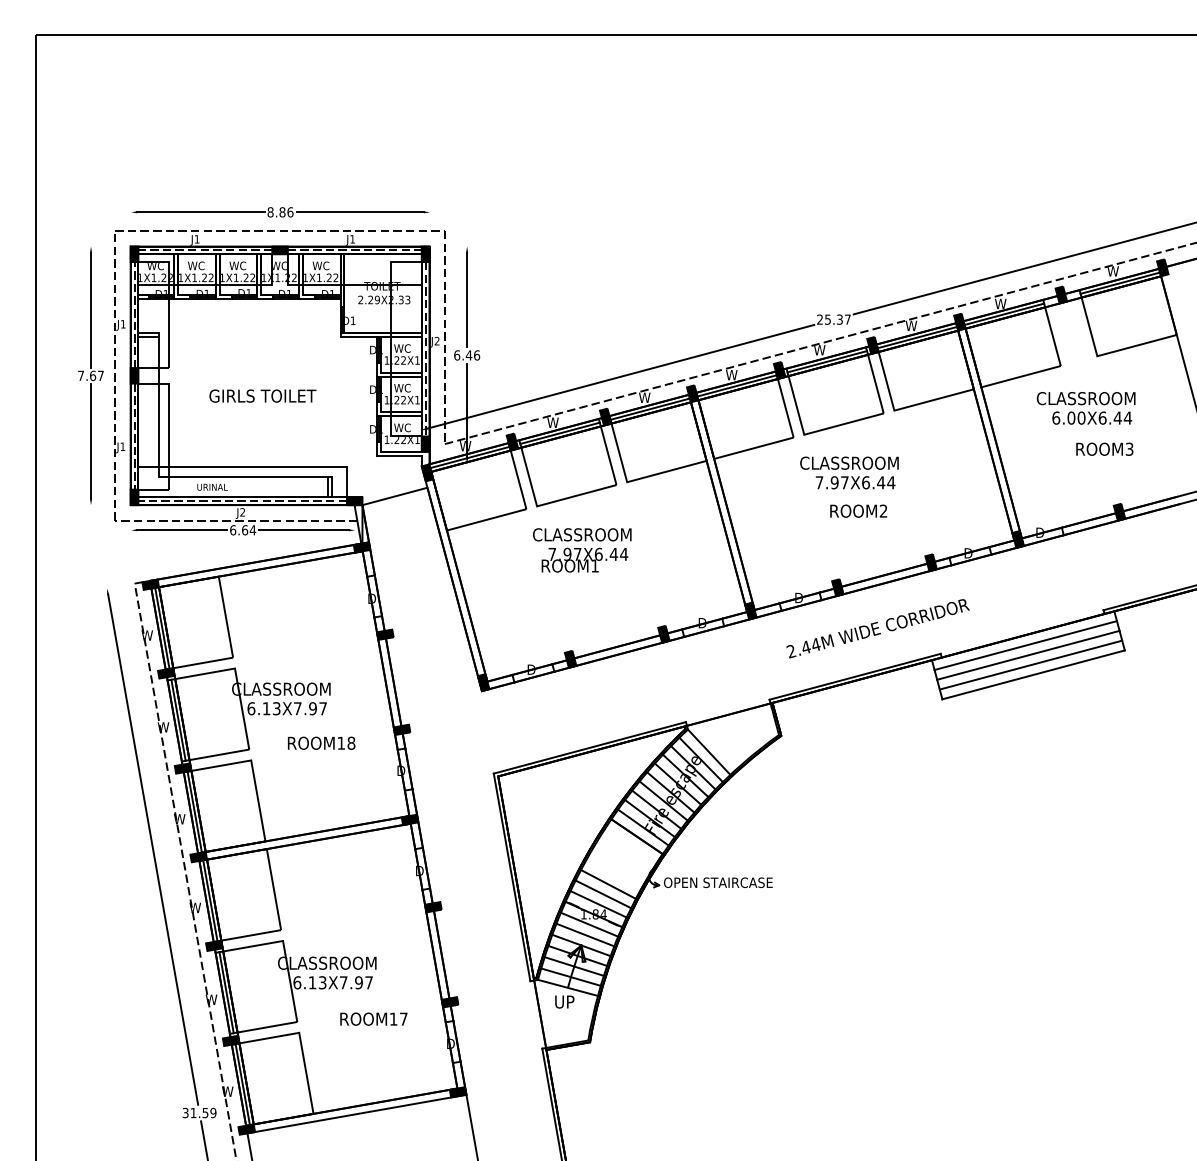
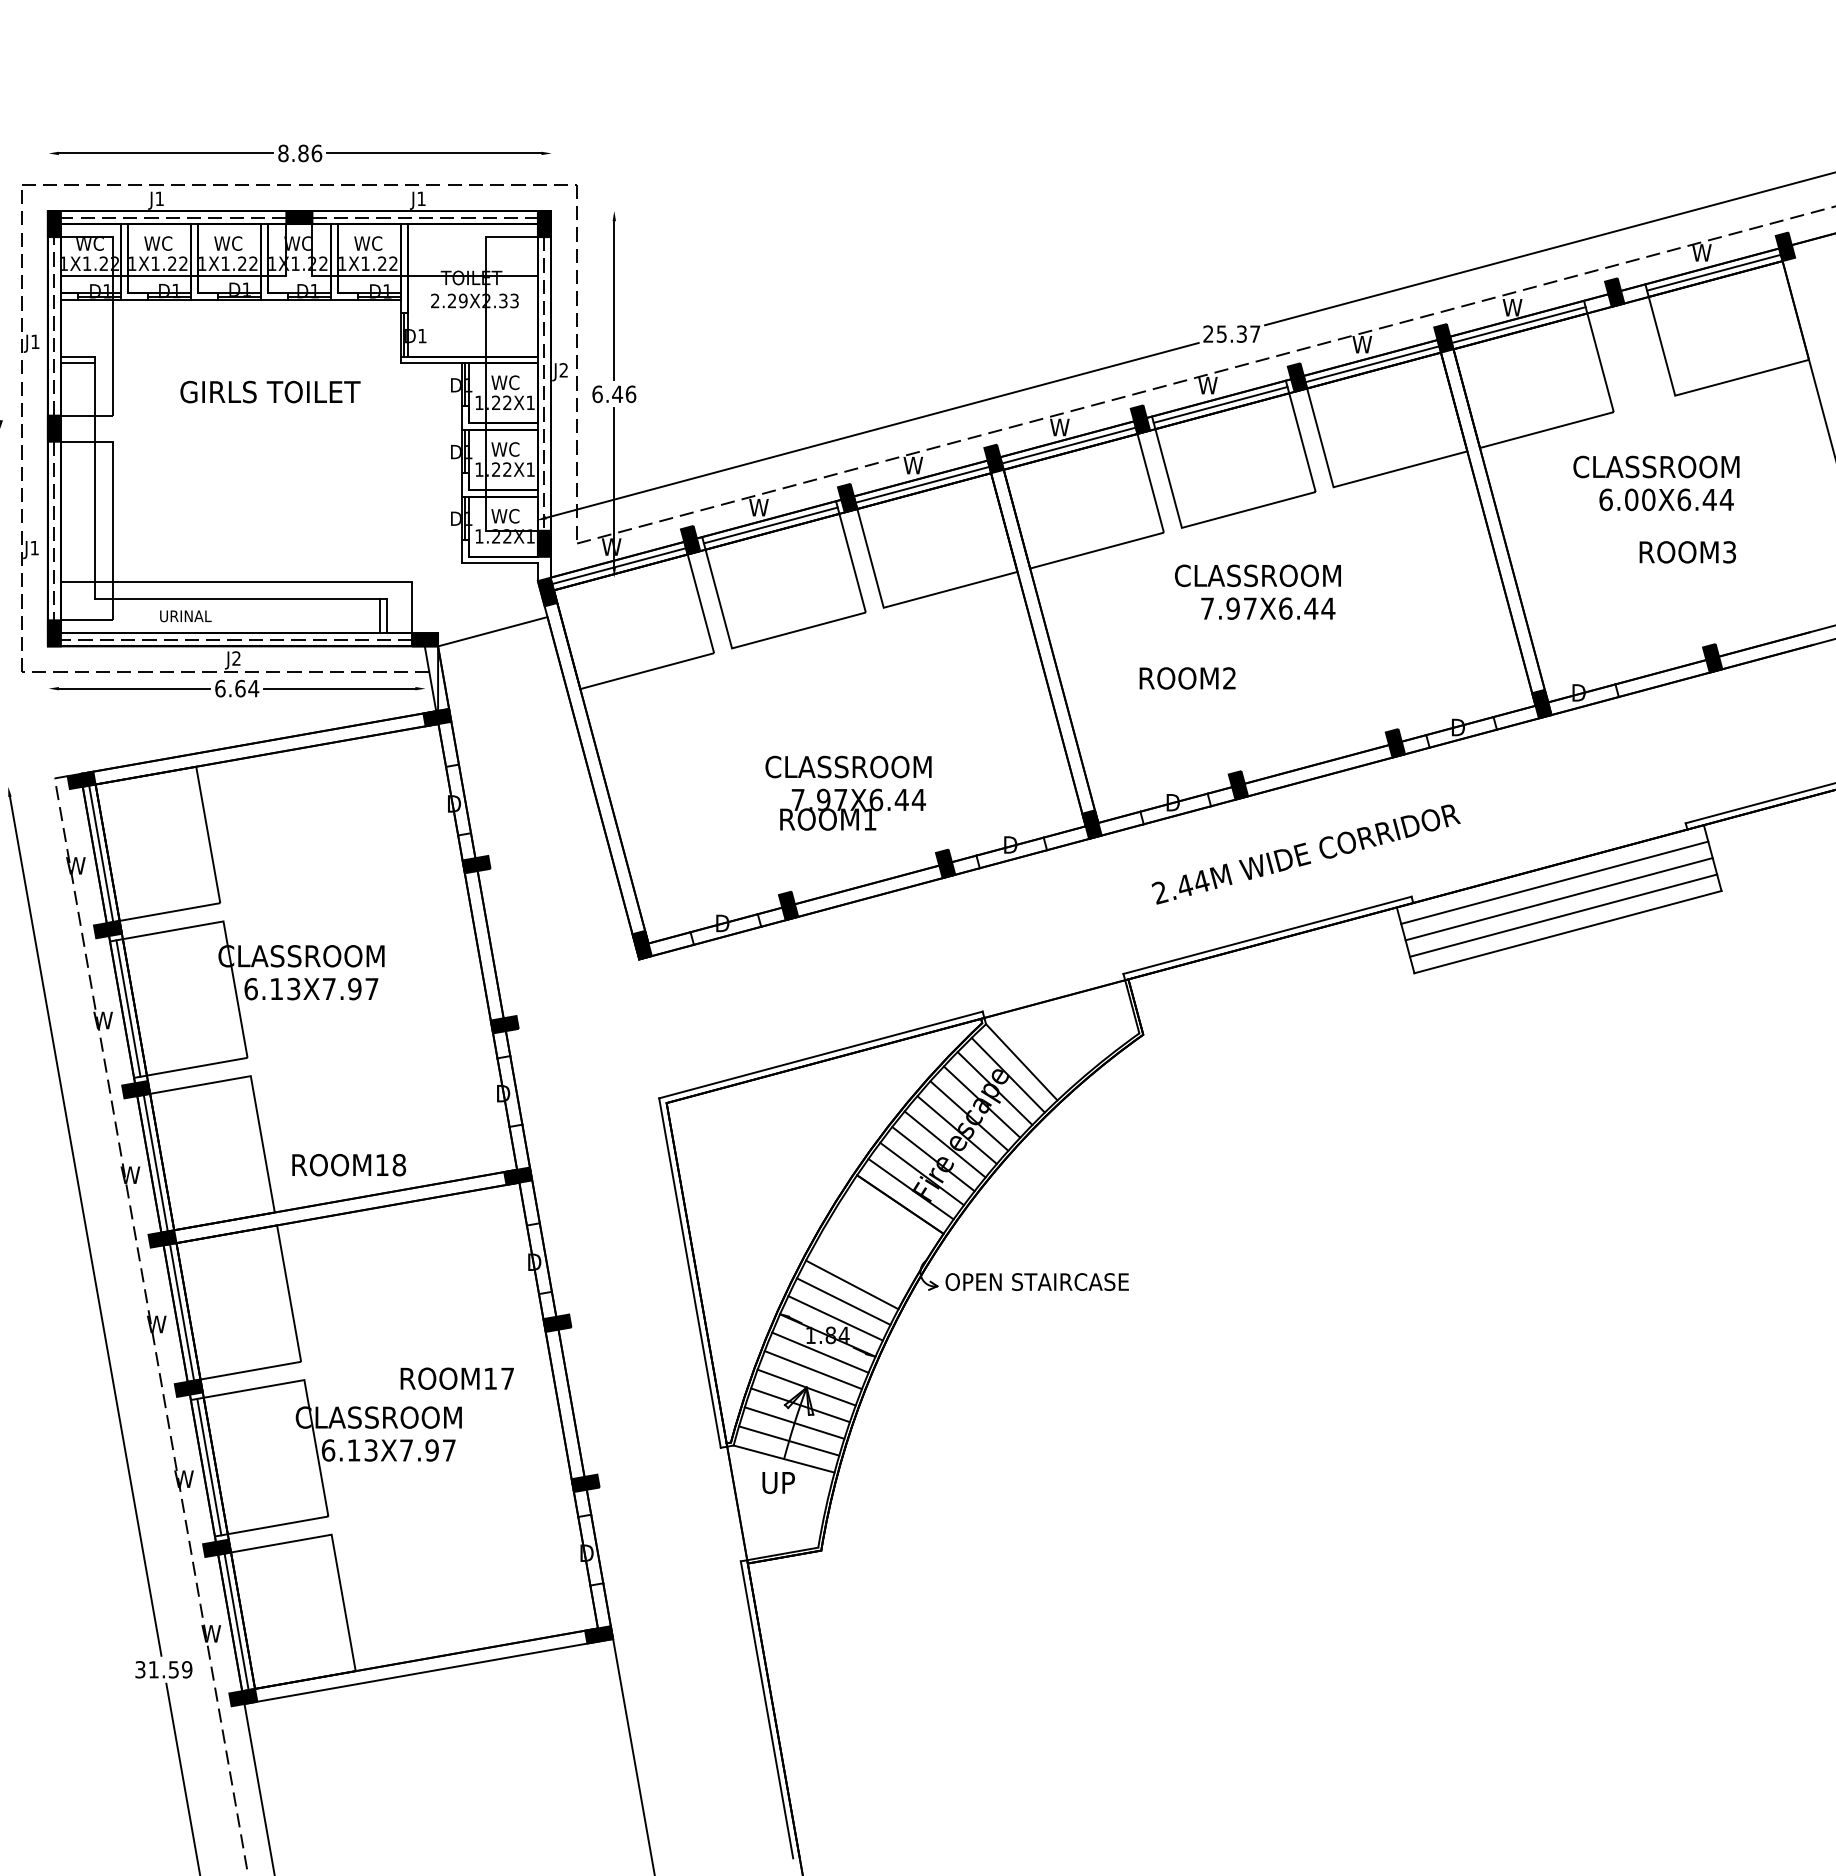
text: (262, 395) -> (269, 391), moved
text: (858, 510) -> (1187, 677), moved
text: (582, 550) -> (848, 793), moved
text: (321, 742) -> (348, 1163), moved
text: (373, 1018) -> (456, 1377), moved

